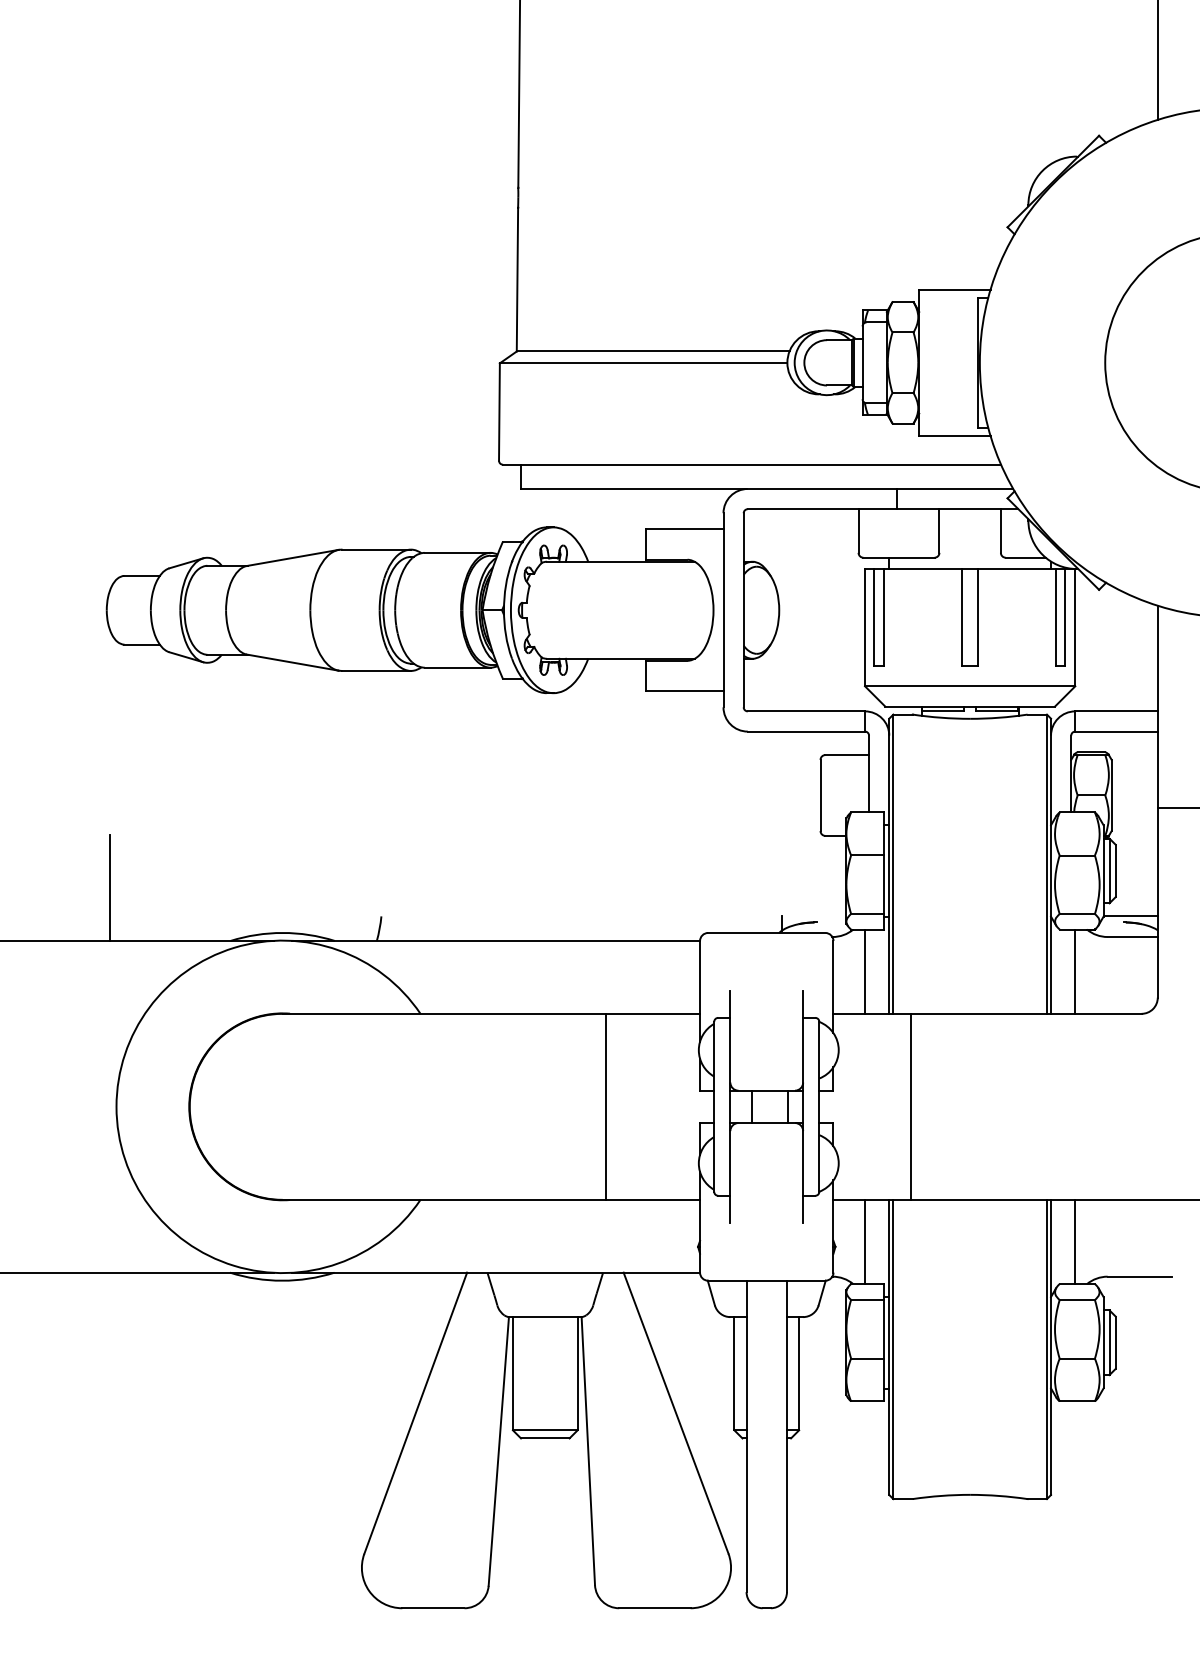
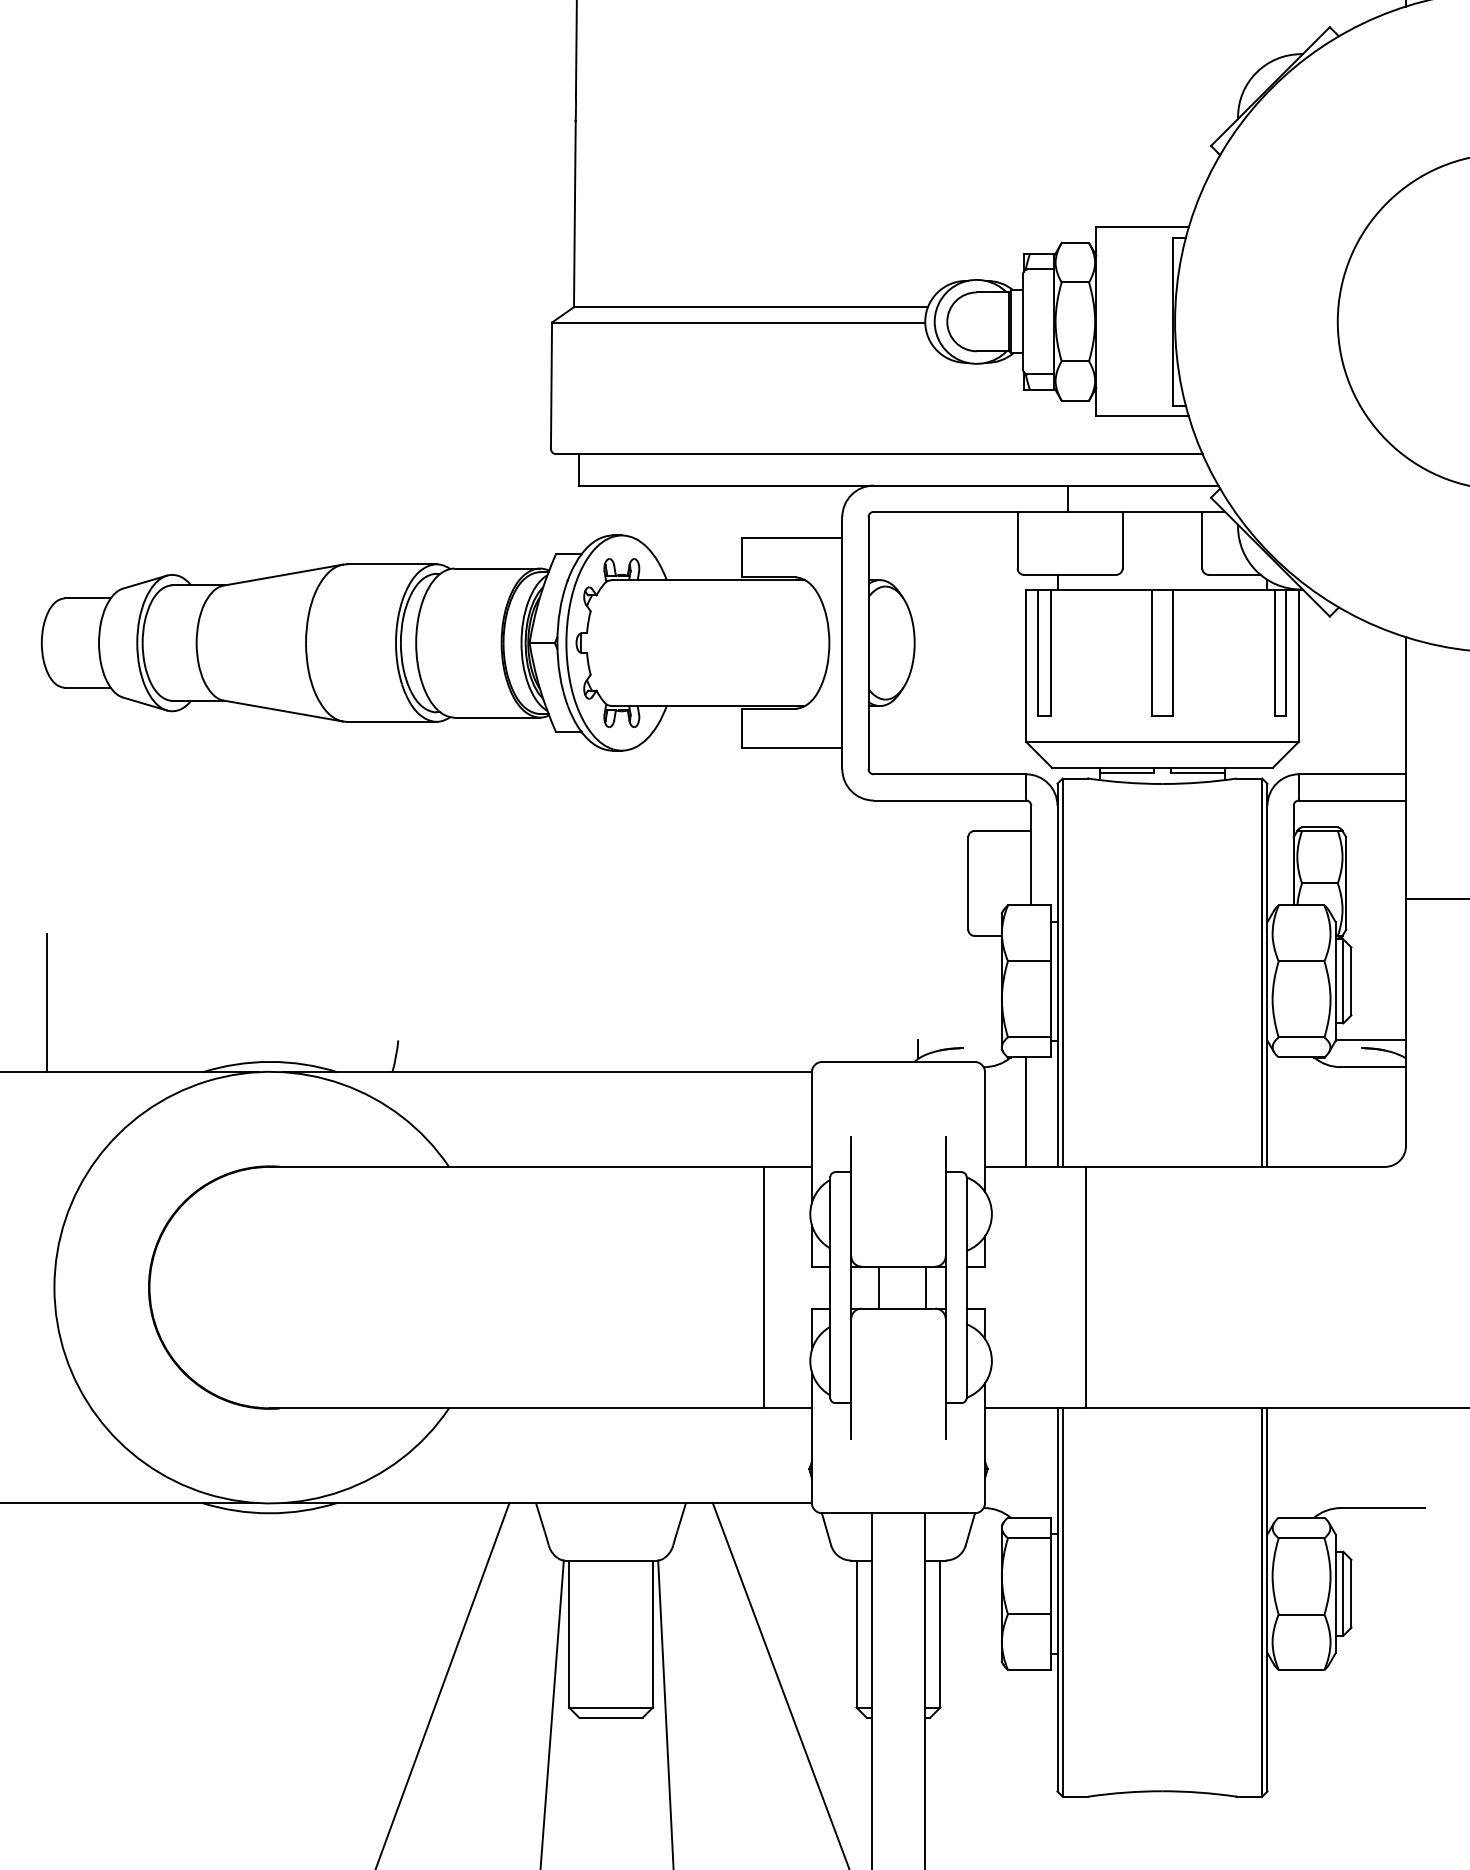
line: (1075, 971) -> (1299, 1111), removed
line: (606, 1106) -> (764, 1287), moved
line: (865, 1241) -> (1026, 1462), removed
line: (1075, 1241) -> (1299, 1462), removed

